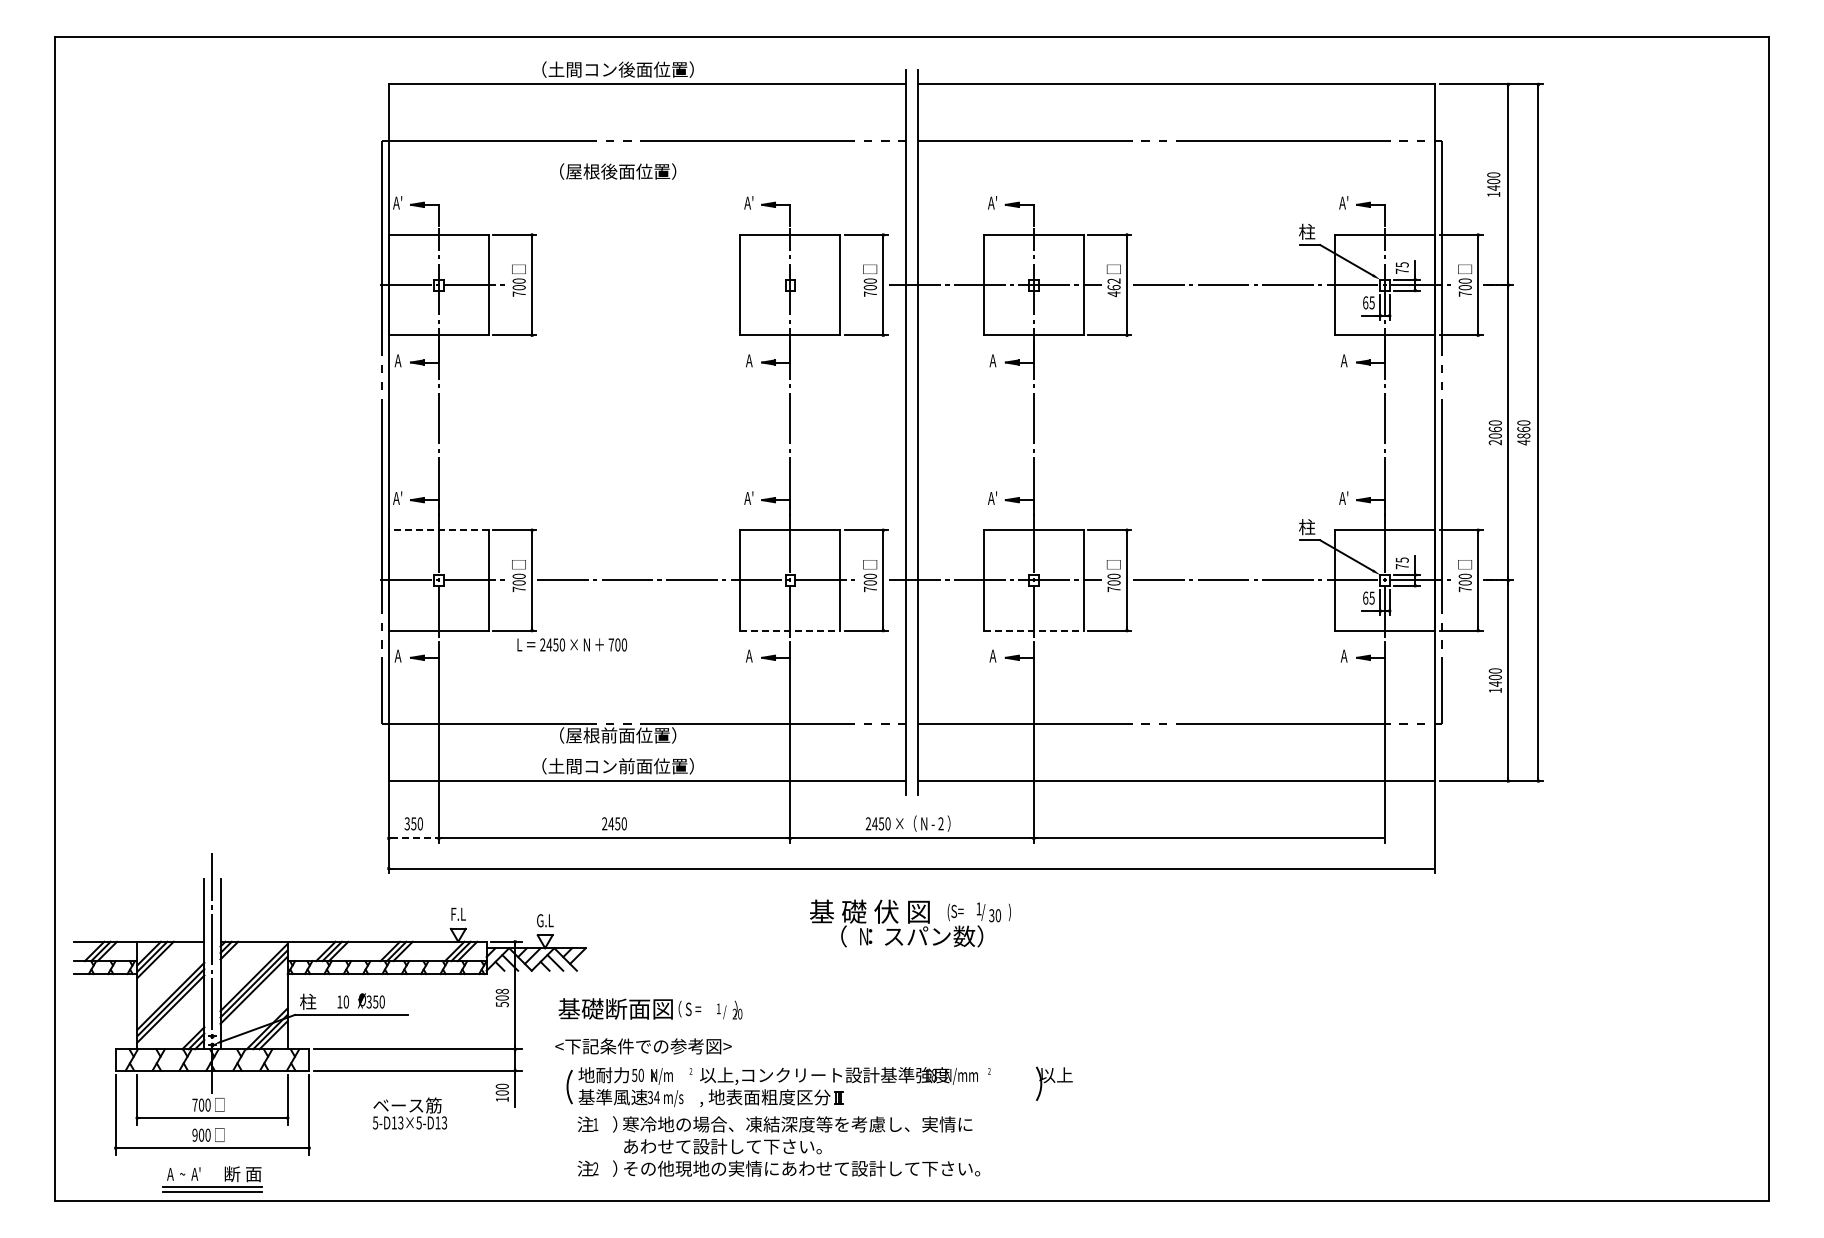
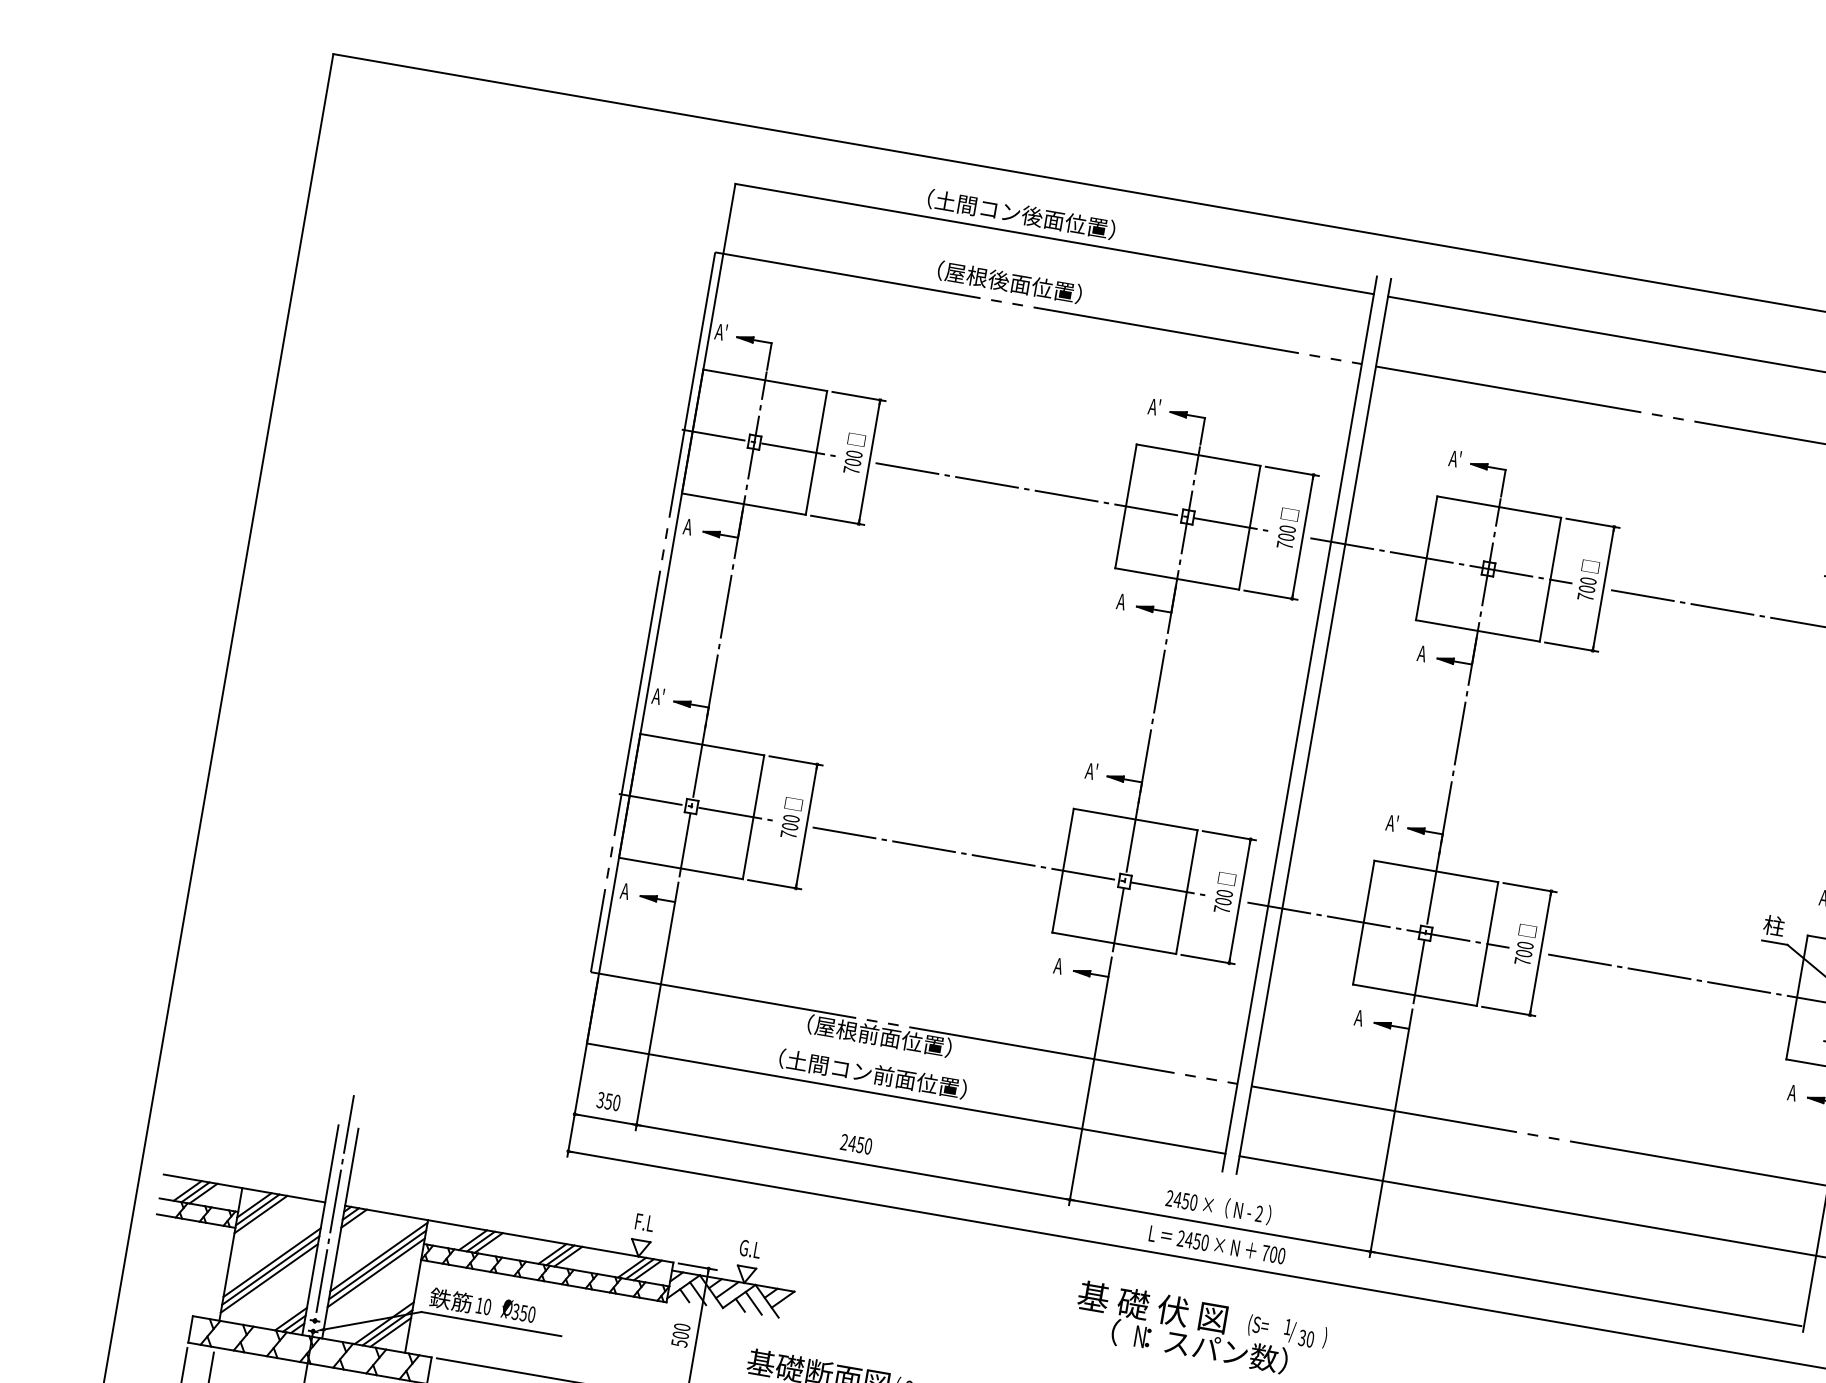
text: (618, 171) -> (1010, 282), moved
line: (697, 285) -> (1073, 497), added
text: (1113, 287) -> (1586, 588), 462 -> 700
line: (438, 530) -> (701, 744), dashed -> solid
line: (790, 630) -> (1114, 943), dashed -> solid
line: (1034, 630) -> (1415, 995), dashed -> solid
text: (572, 644) -> (1217, 1244), moved
line: (413, 838) -> (605, 1119), dashed -> solid
text: (502, 991) -> (682, 1327), 508 -> 500
text: (316, 1001) -> (450, 1300), 柱 -> 鉄筋

